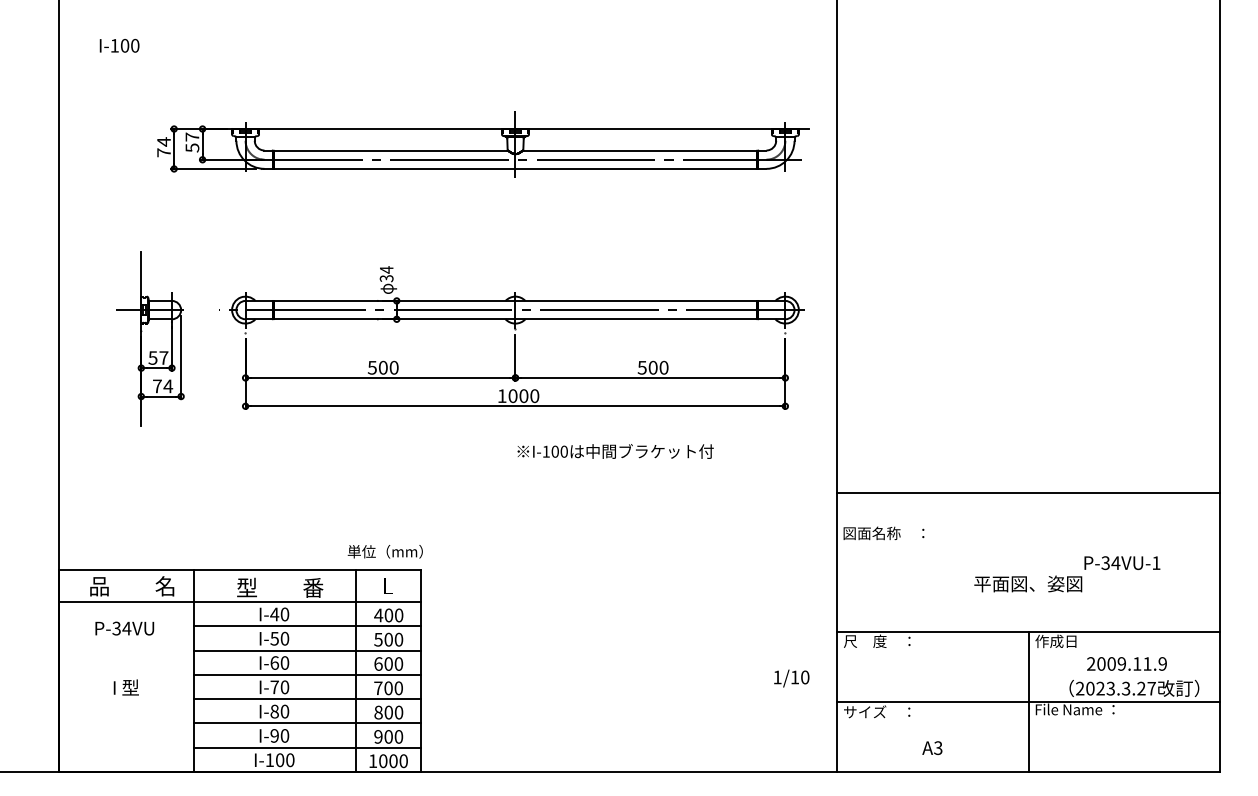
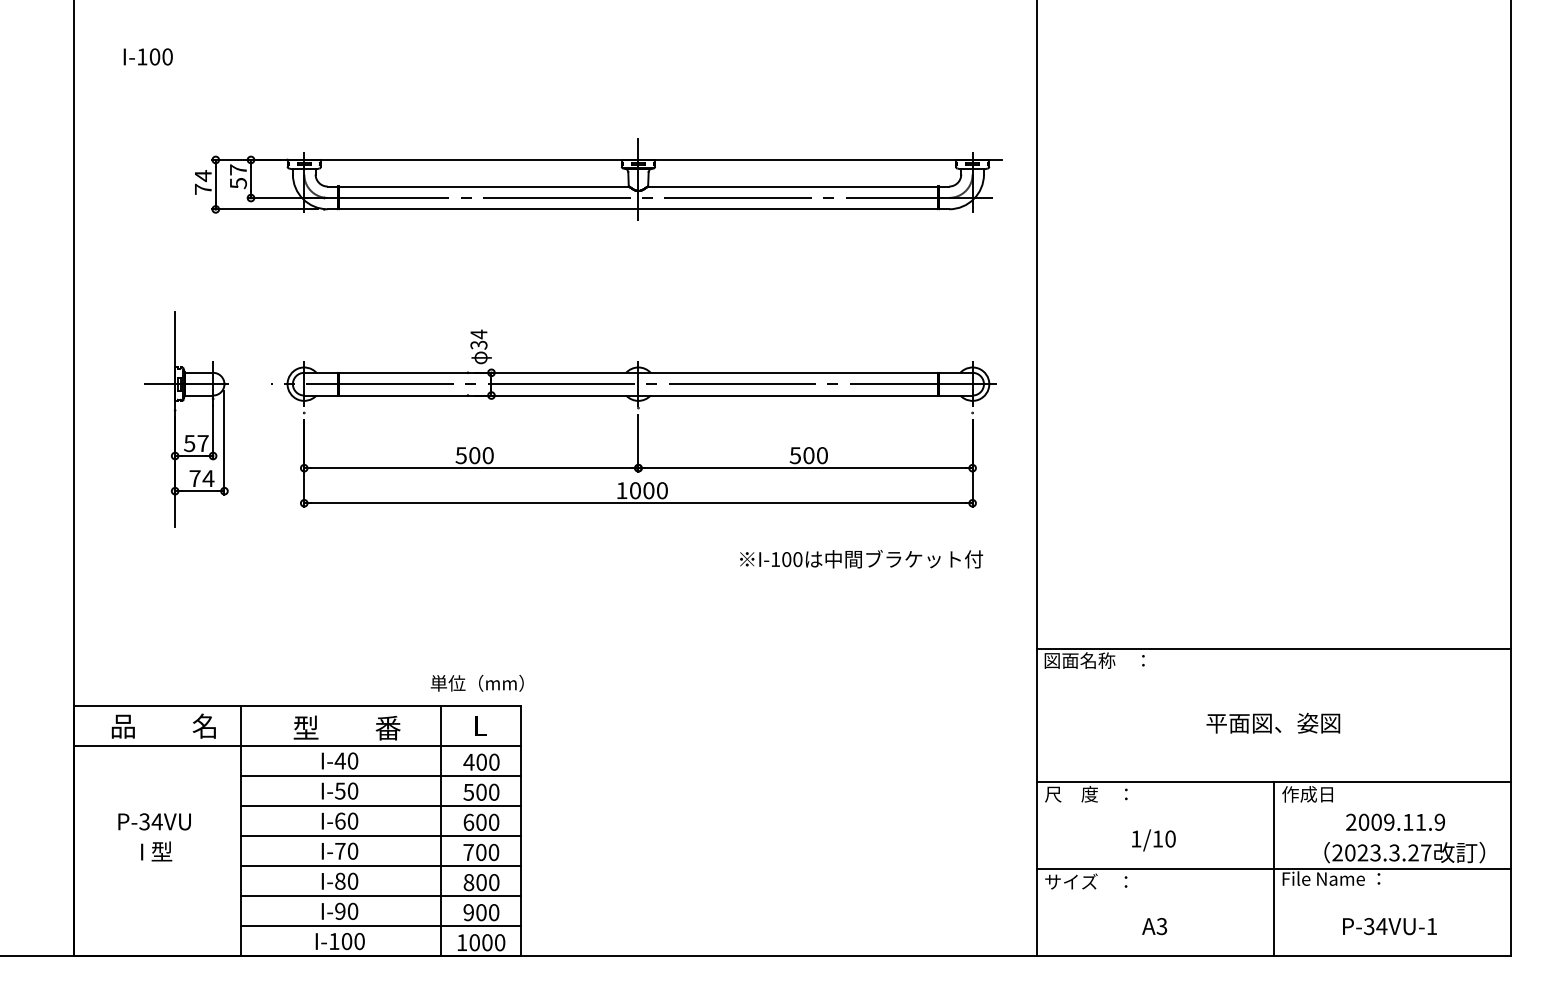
text: (615, 451) -> (861, 559), moved
line: (1028, 492) -> (1273, 648), moved
text: (1122, 563) -> (1390, 926), moved
text: (124, 628) -> (154, 821), moved
text: (791, 678) -> (1153, 840), moved

